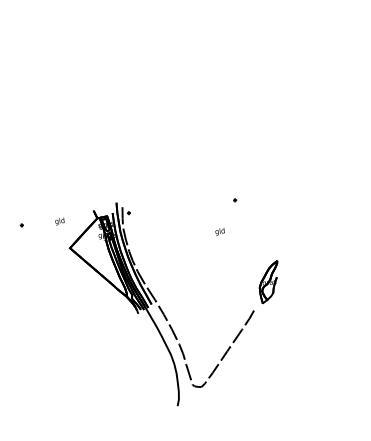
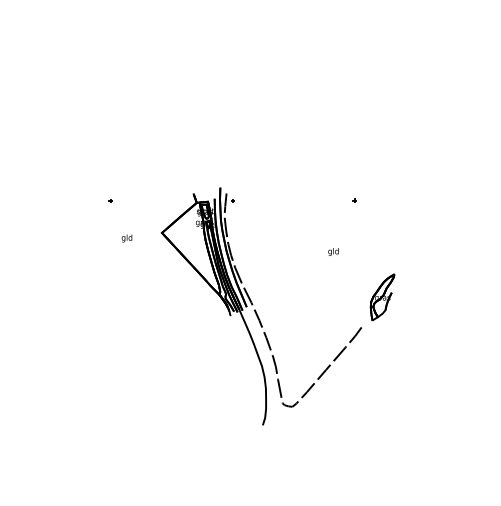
text: (59, 221) -> (126, 238), moved
text: (219, 231) -> (333, 251), moved

